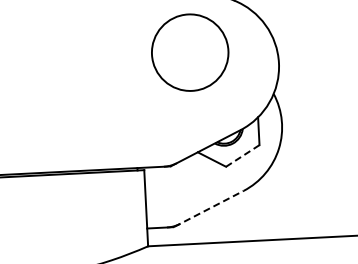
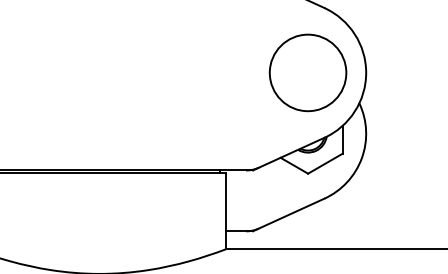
circle: (189, 52) -> (307, 72), moved
line: (242, 155) -> (325, 163), dashed -> solid
line: (209, 208) -> (289, 214), dashed -> solid

